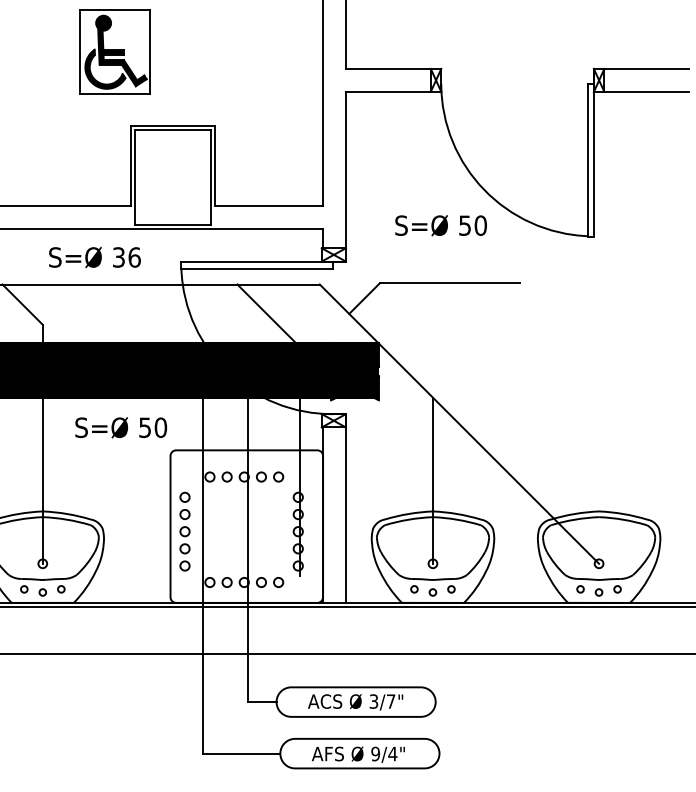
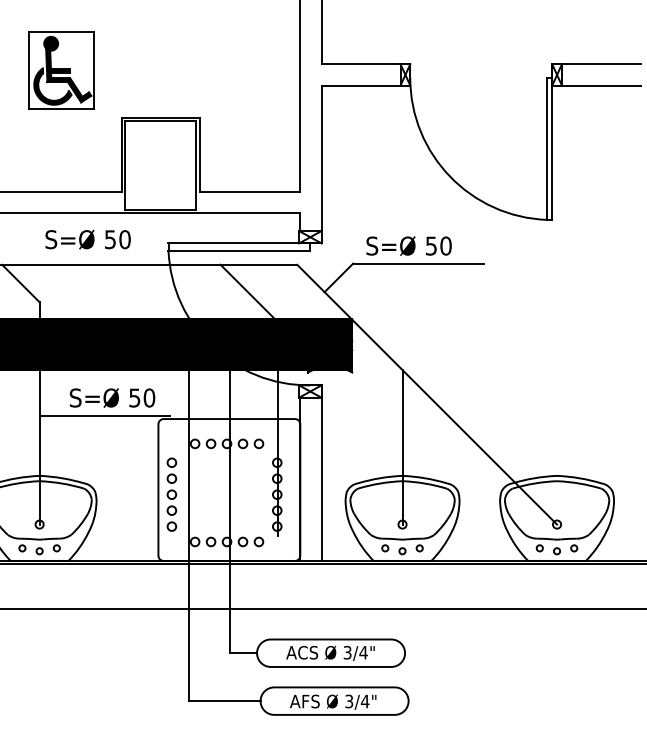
part: (114, 51) -> (61, 70), moved
text: (440, 225) -> (408, 245), moved
text: (126, 257) -> (117, 239), 36 -> 50
line: (112, 446) -> (104, 415), added
text: (391, 701) -> (363, 652), 3/7" -> 3/4"
text: (375, 754) -> (349, 701), 9/4" -> 3/4"

